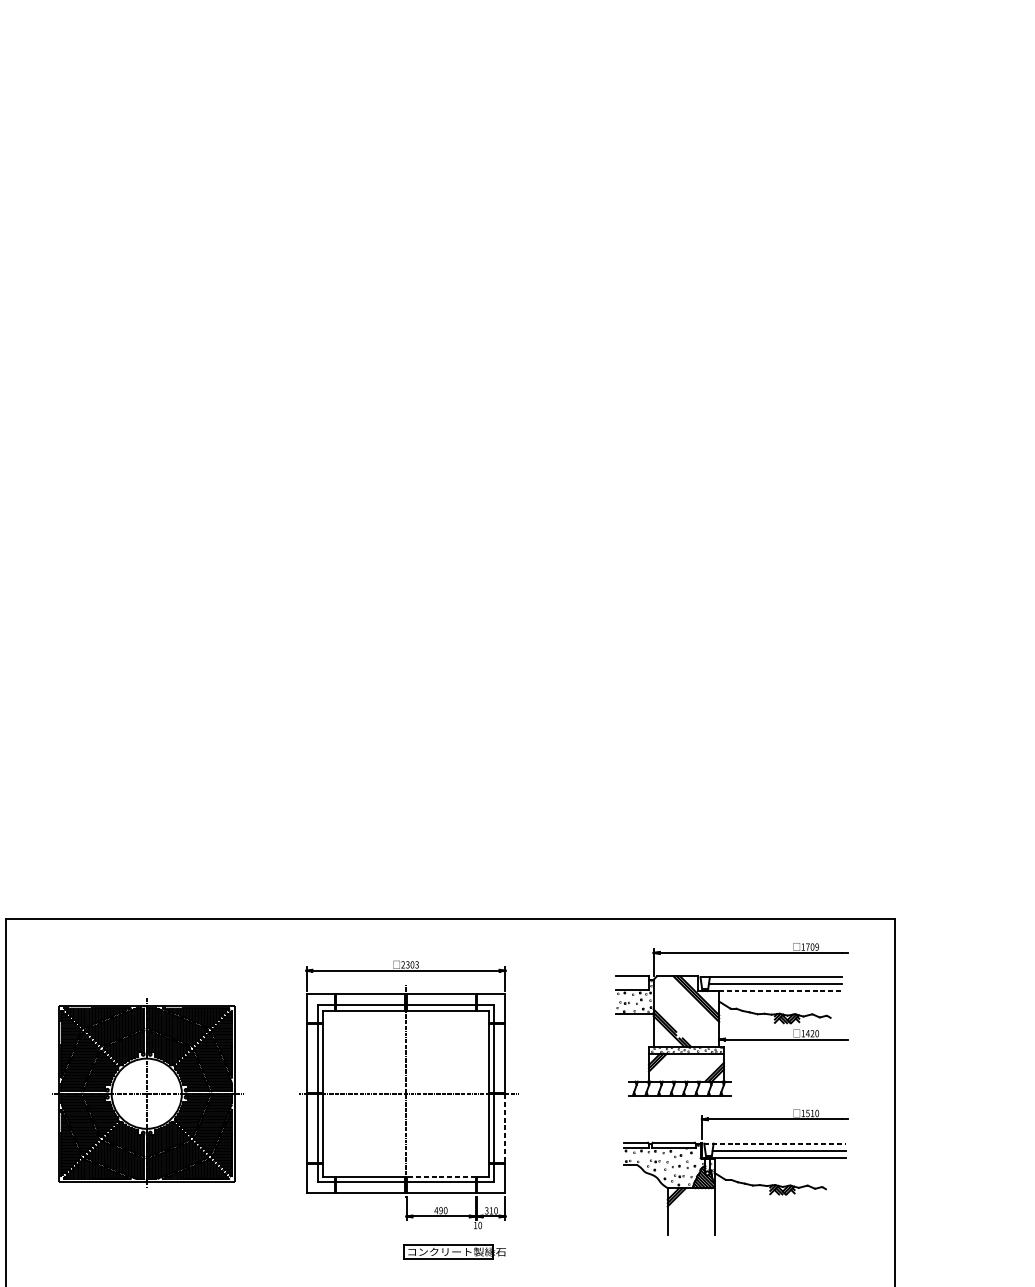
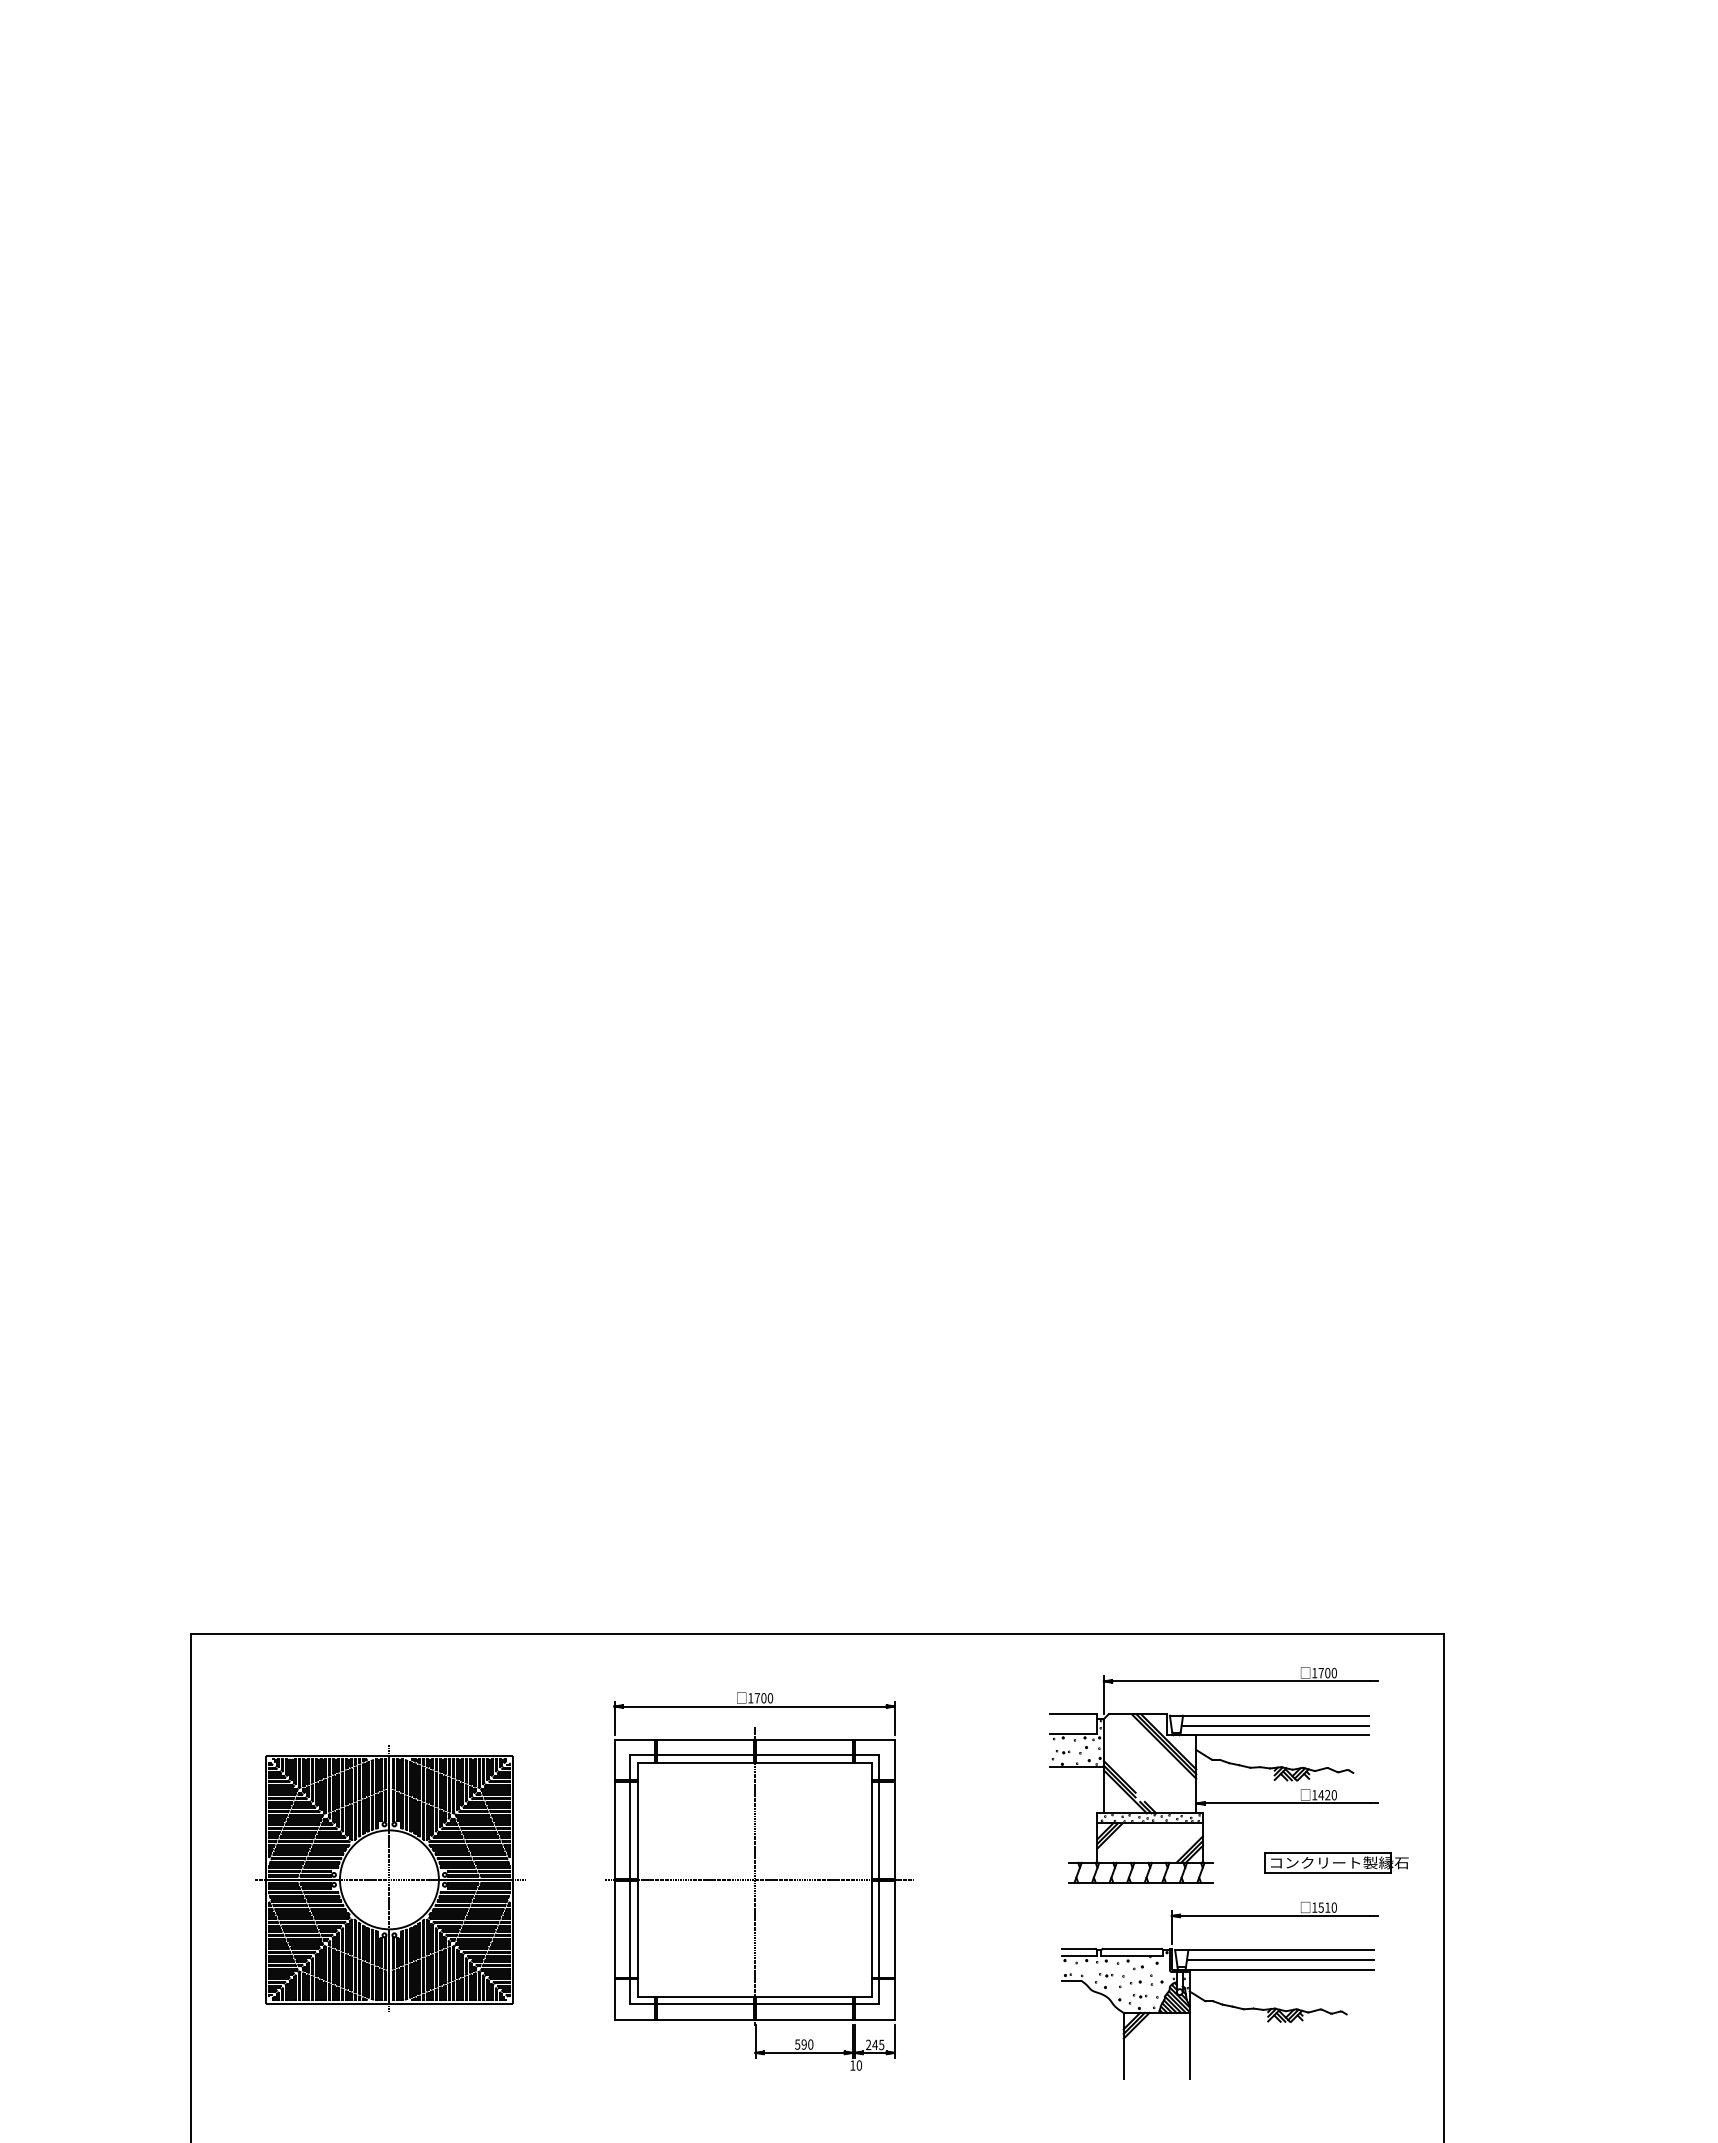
text: (816, 947) -> (1333, 1673), 1709 -> 1700
text: (410, 965) -> (760, 1698), 2303 -> 1700
line: (772, 991) -> (1271, 1735), dashed -> solid
line: (505, 1128) -> (894, 1929), dashed -> solid
line: (774, 1143) -> (1274, 1950), dashed -> solid
line: (441, 1176) -> (804, 1996), dashed -> solid
text: (436, 1210) -> (797, 2044), 490 -> 590
text: (491, 1210) -> (875, 2044), 310 -> 245
part: (454, 1251) -> (1336, 1862), moved

